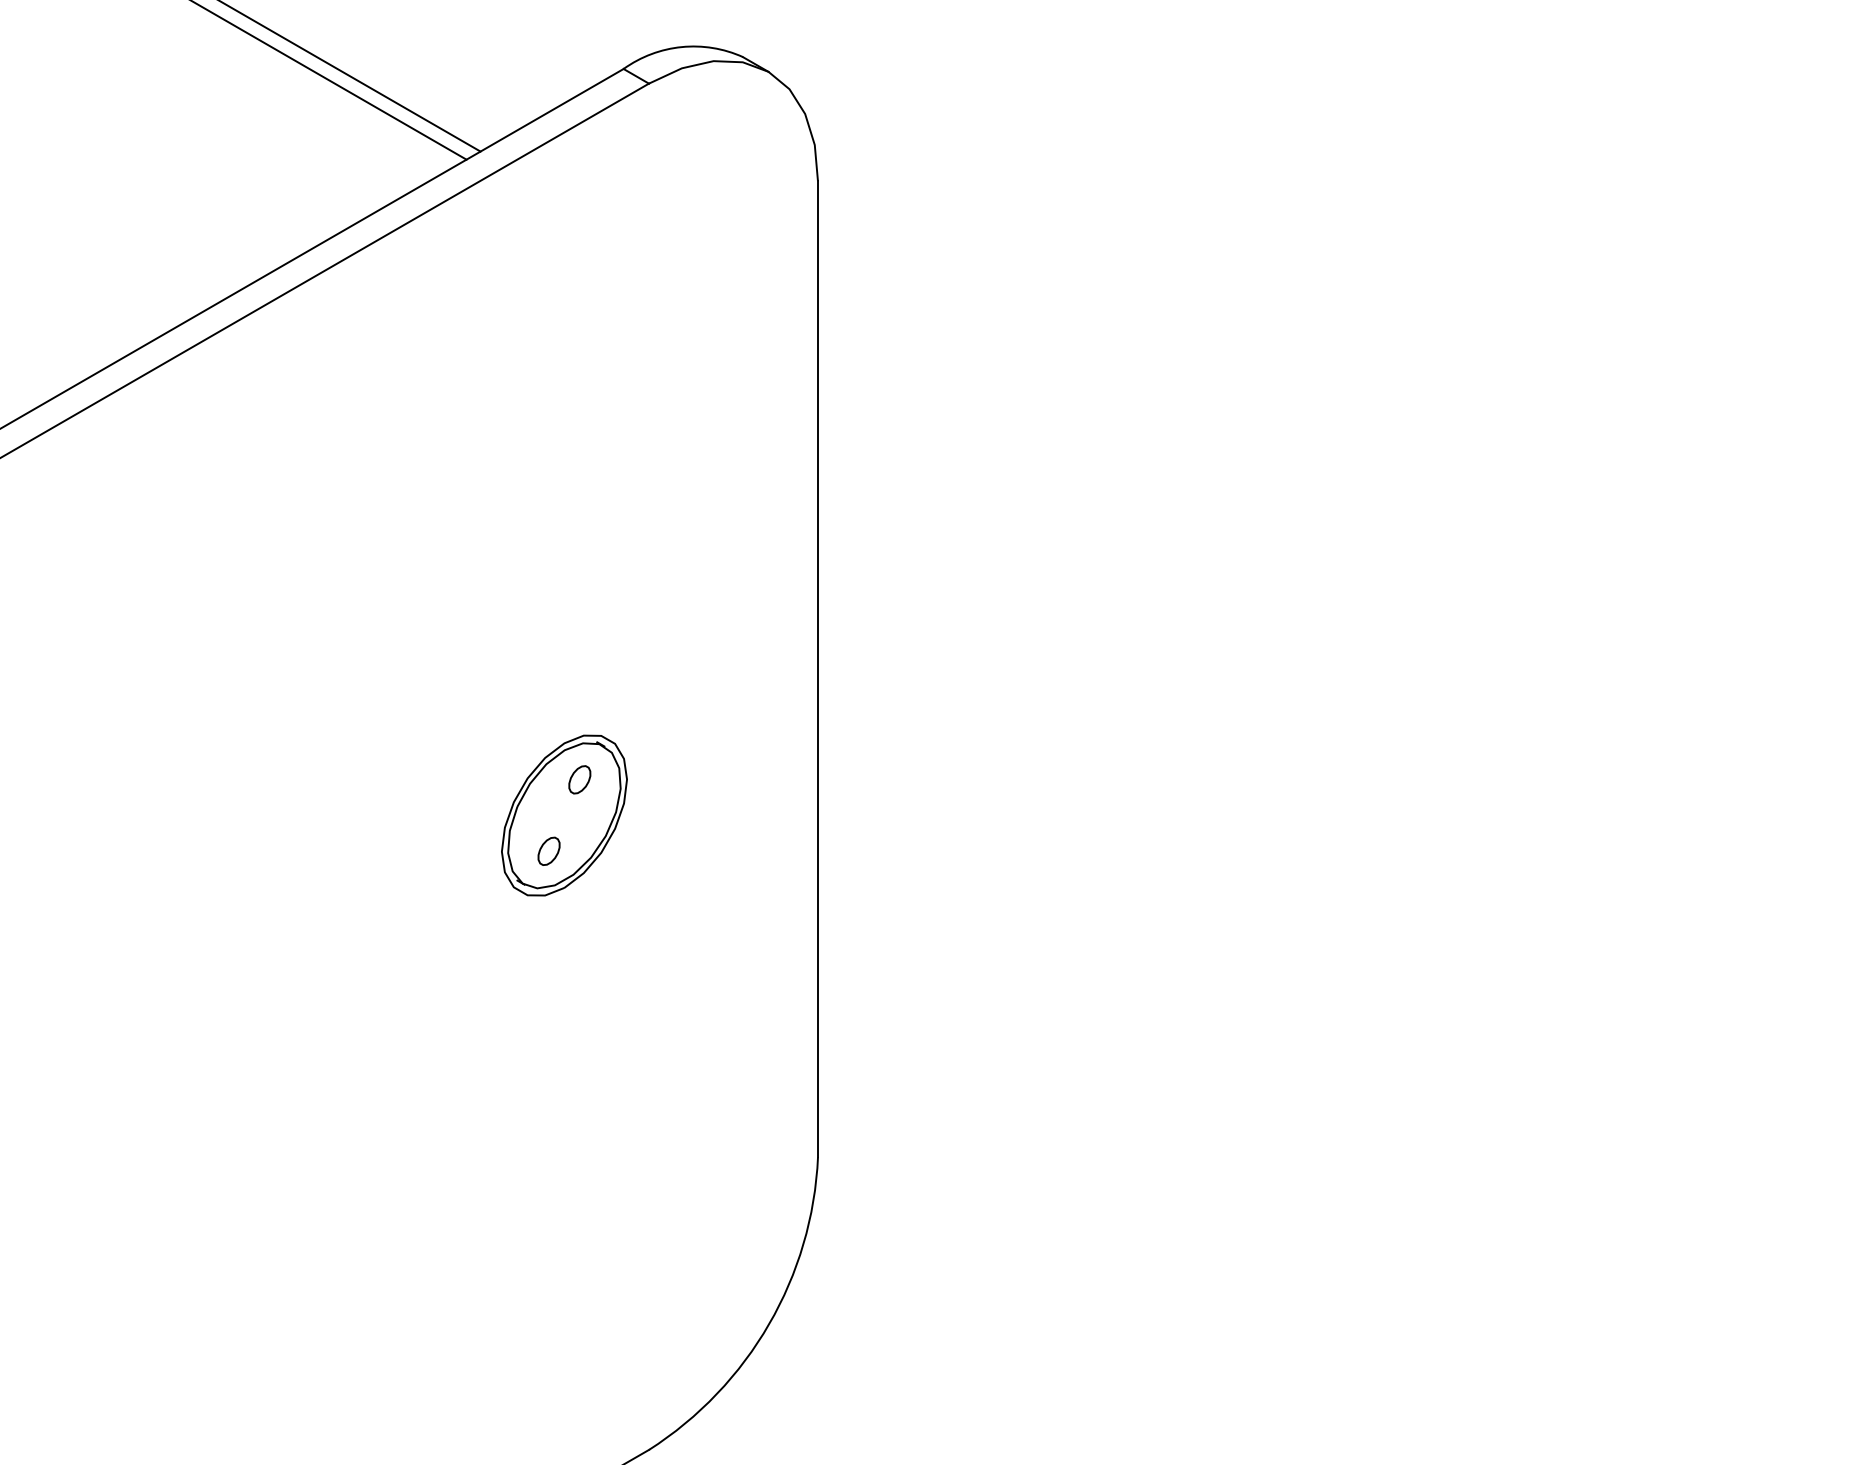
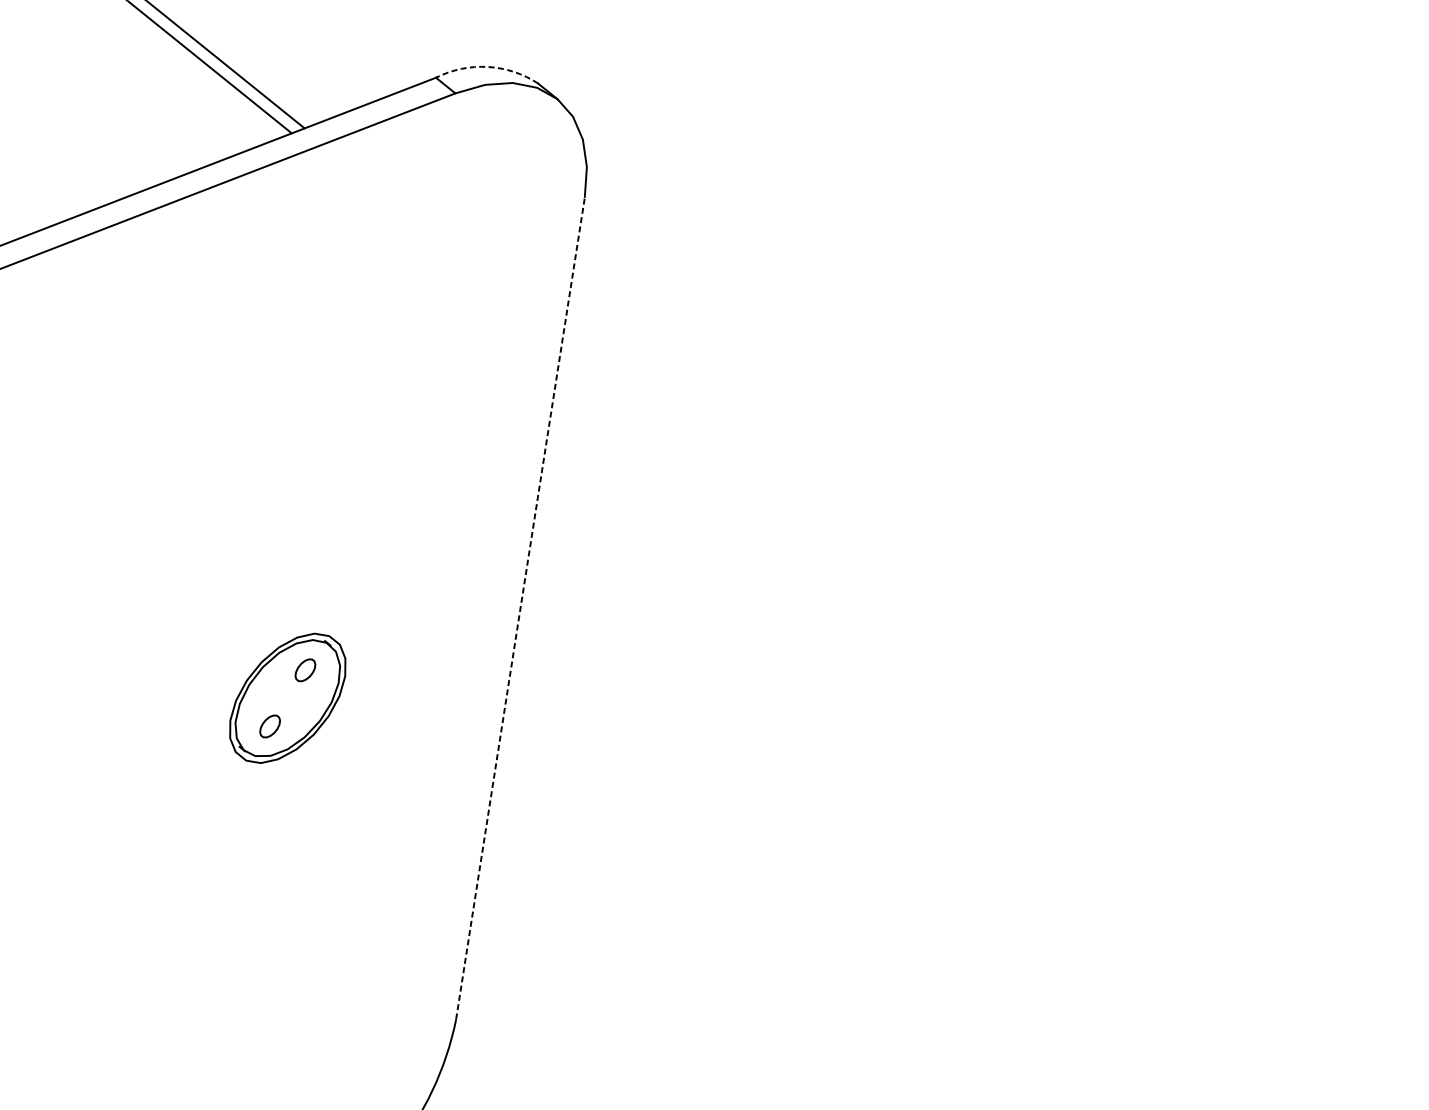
arc: (681, 47) -> (487, 67), solid -> dashed
line: (817, 669) -> (520, 608), solid -> dashed

